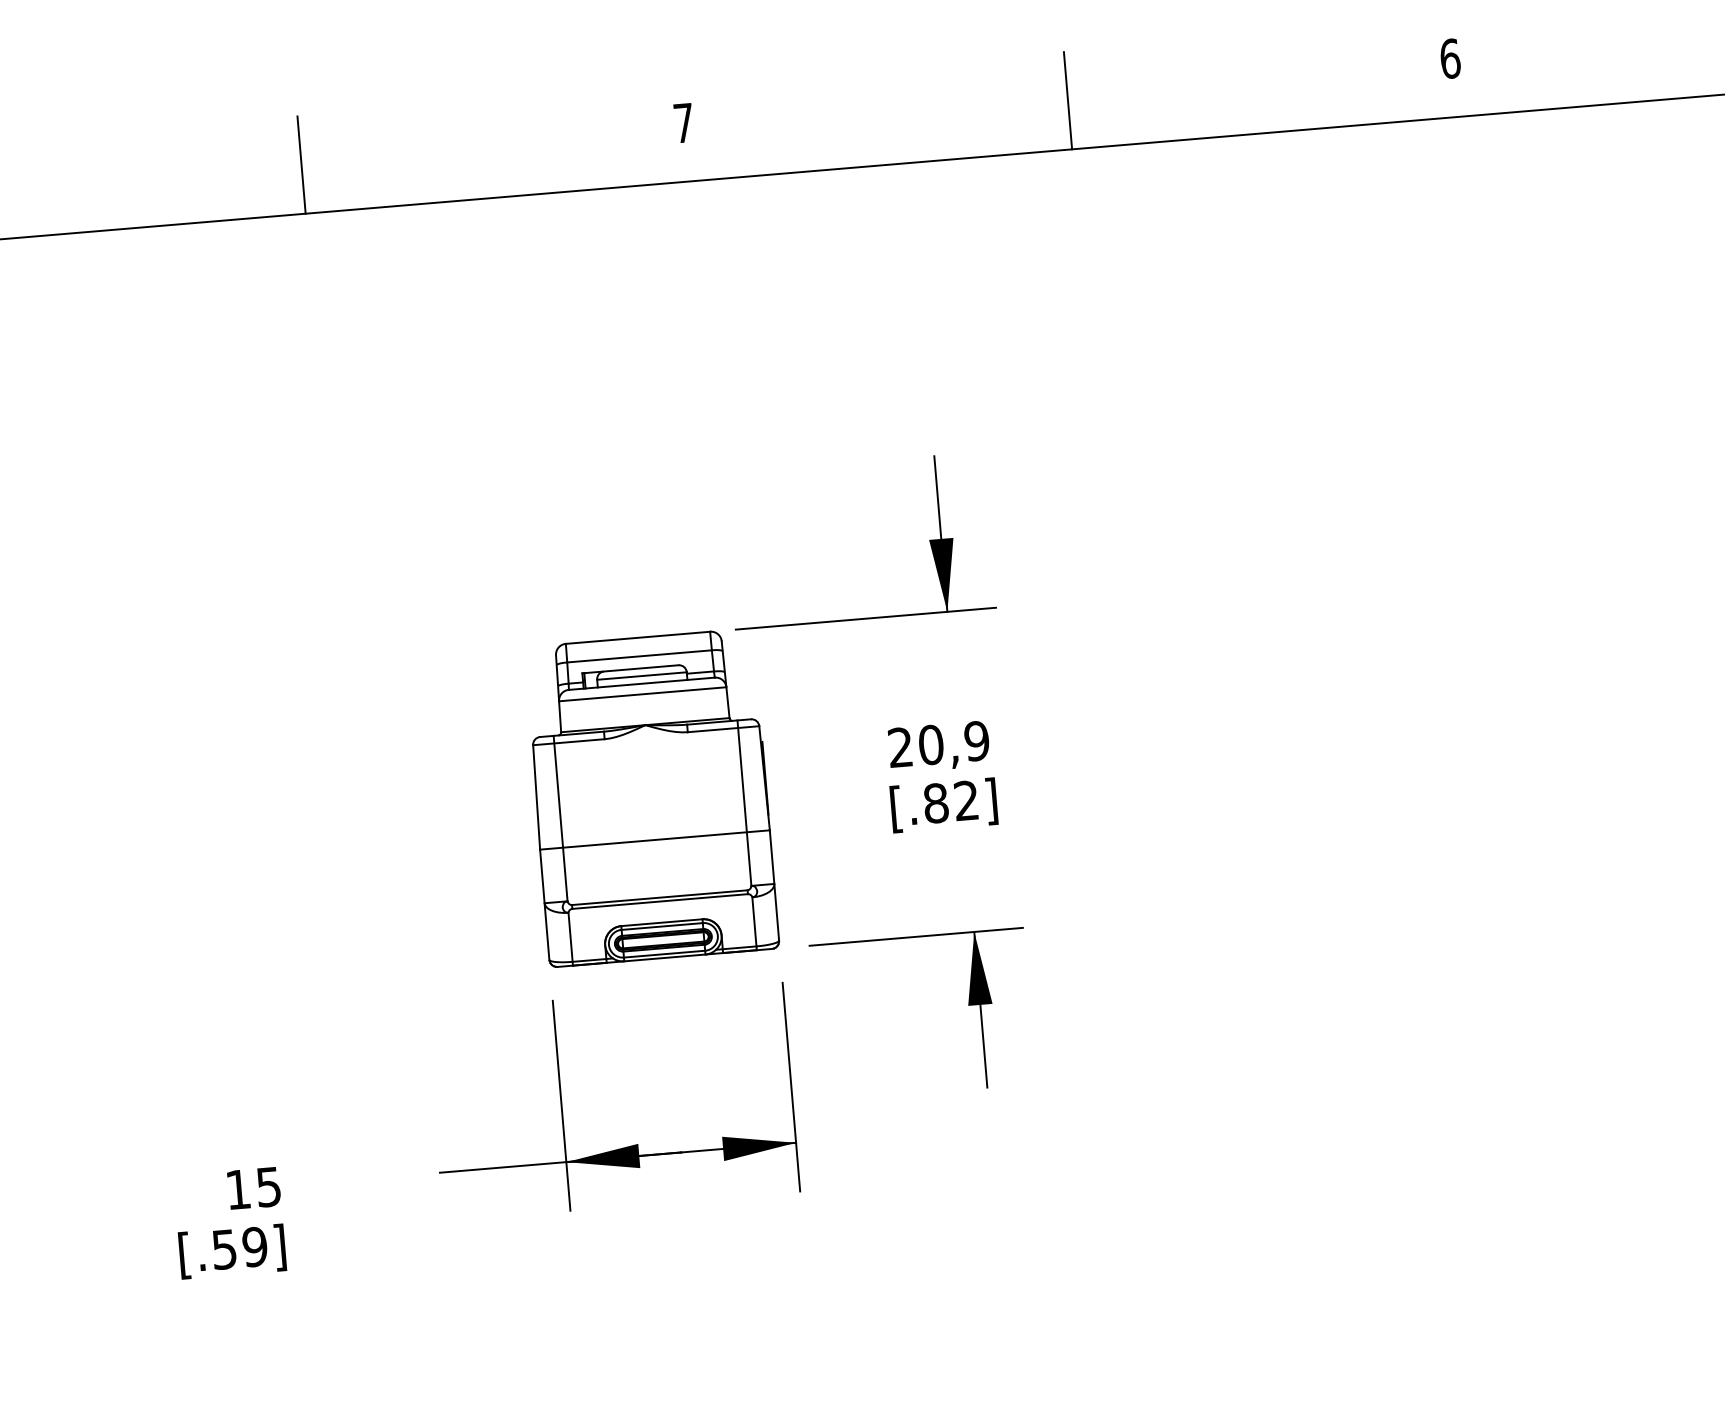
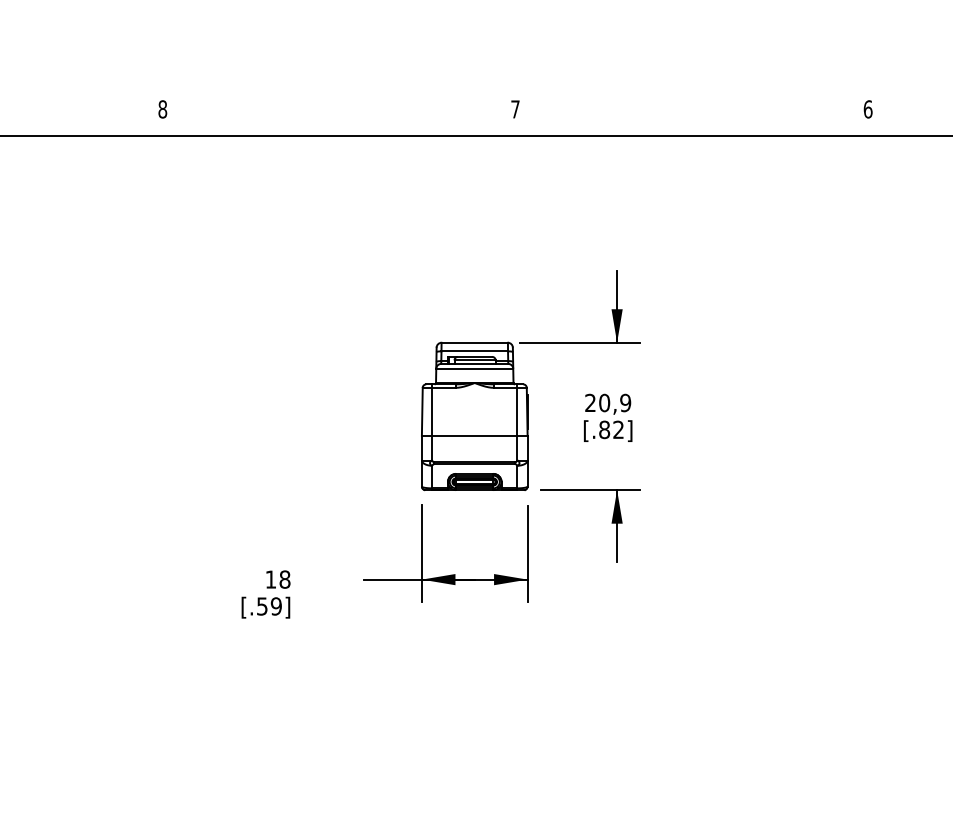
line: (1067, 99) -> (691, 113), removed
line: (302, 164) -> (339, 113), removed
text: (267, 1186) -> (284, 579), 15 -> 18

